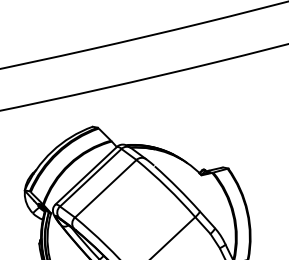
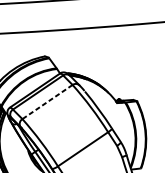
line: (105, 189) -> (47, 102), solid -> dashed

